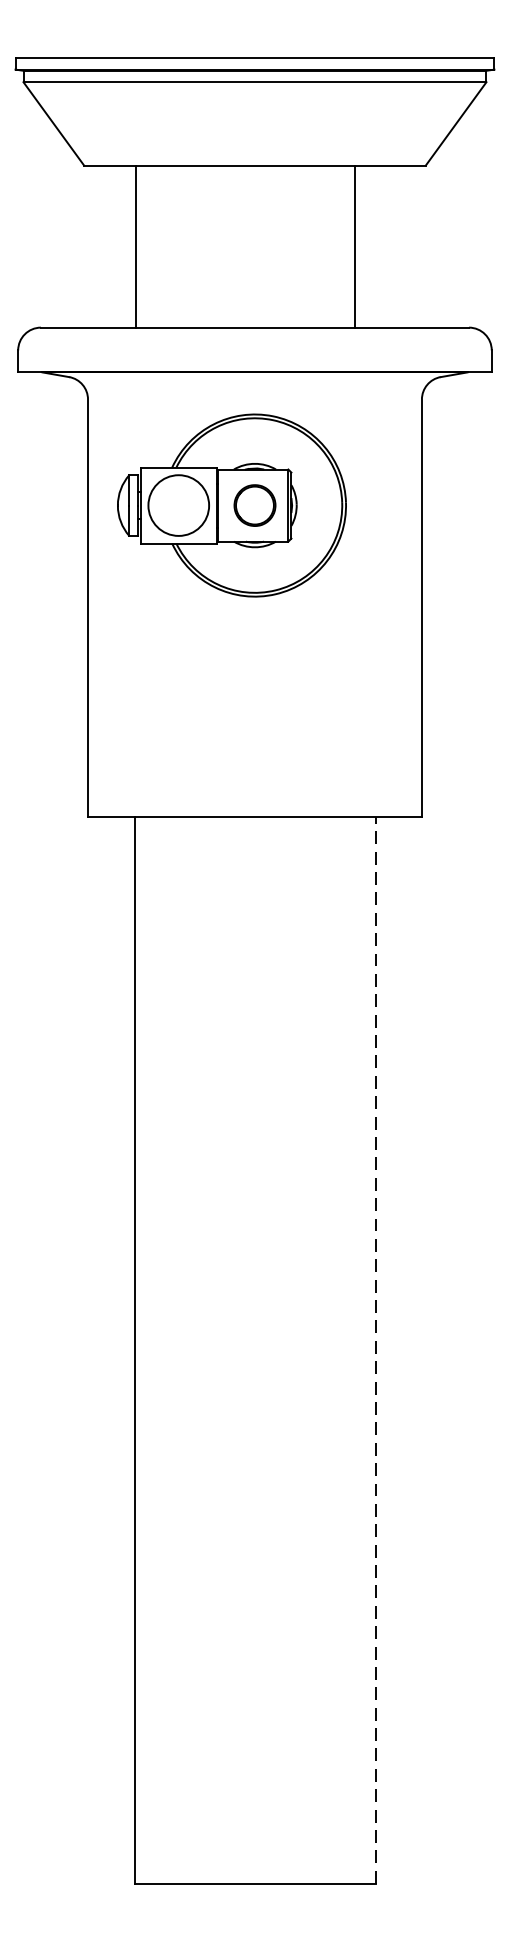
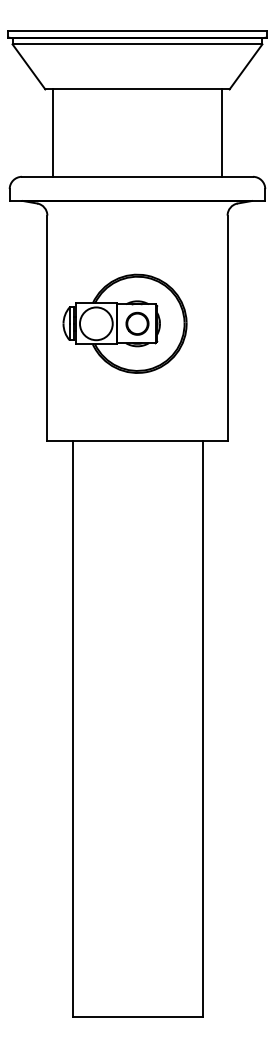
line: (136, 245) -> (53, 132), moved
line: (355, 245) -> (221, 132), moved
part: (230, 504) -> (124, 323), moved
line: (375, 1349) -> (202, 728), dashed -> solid

